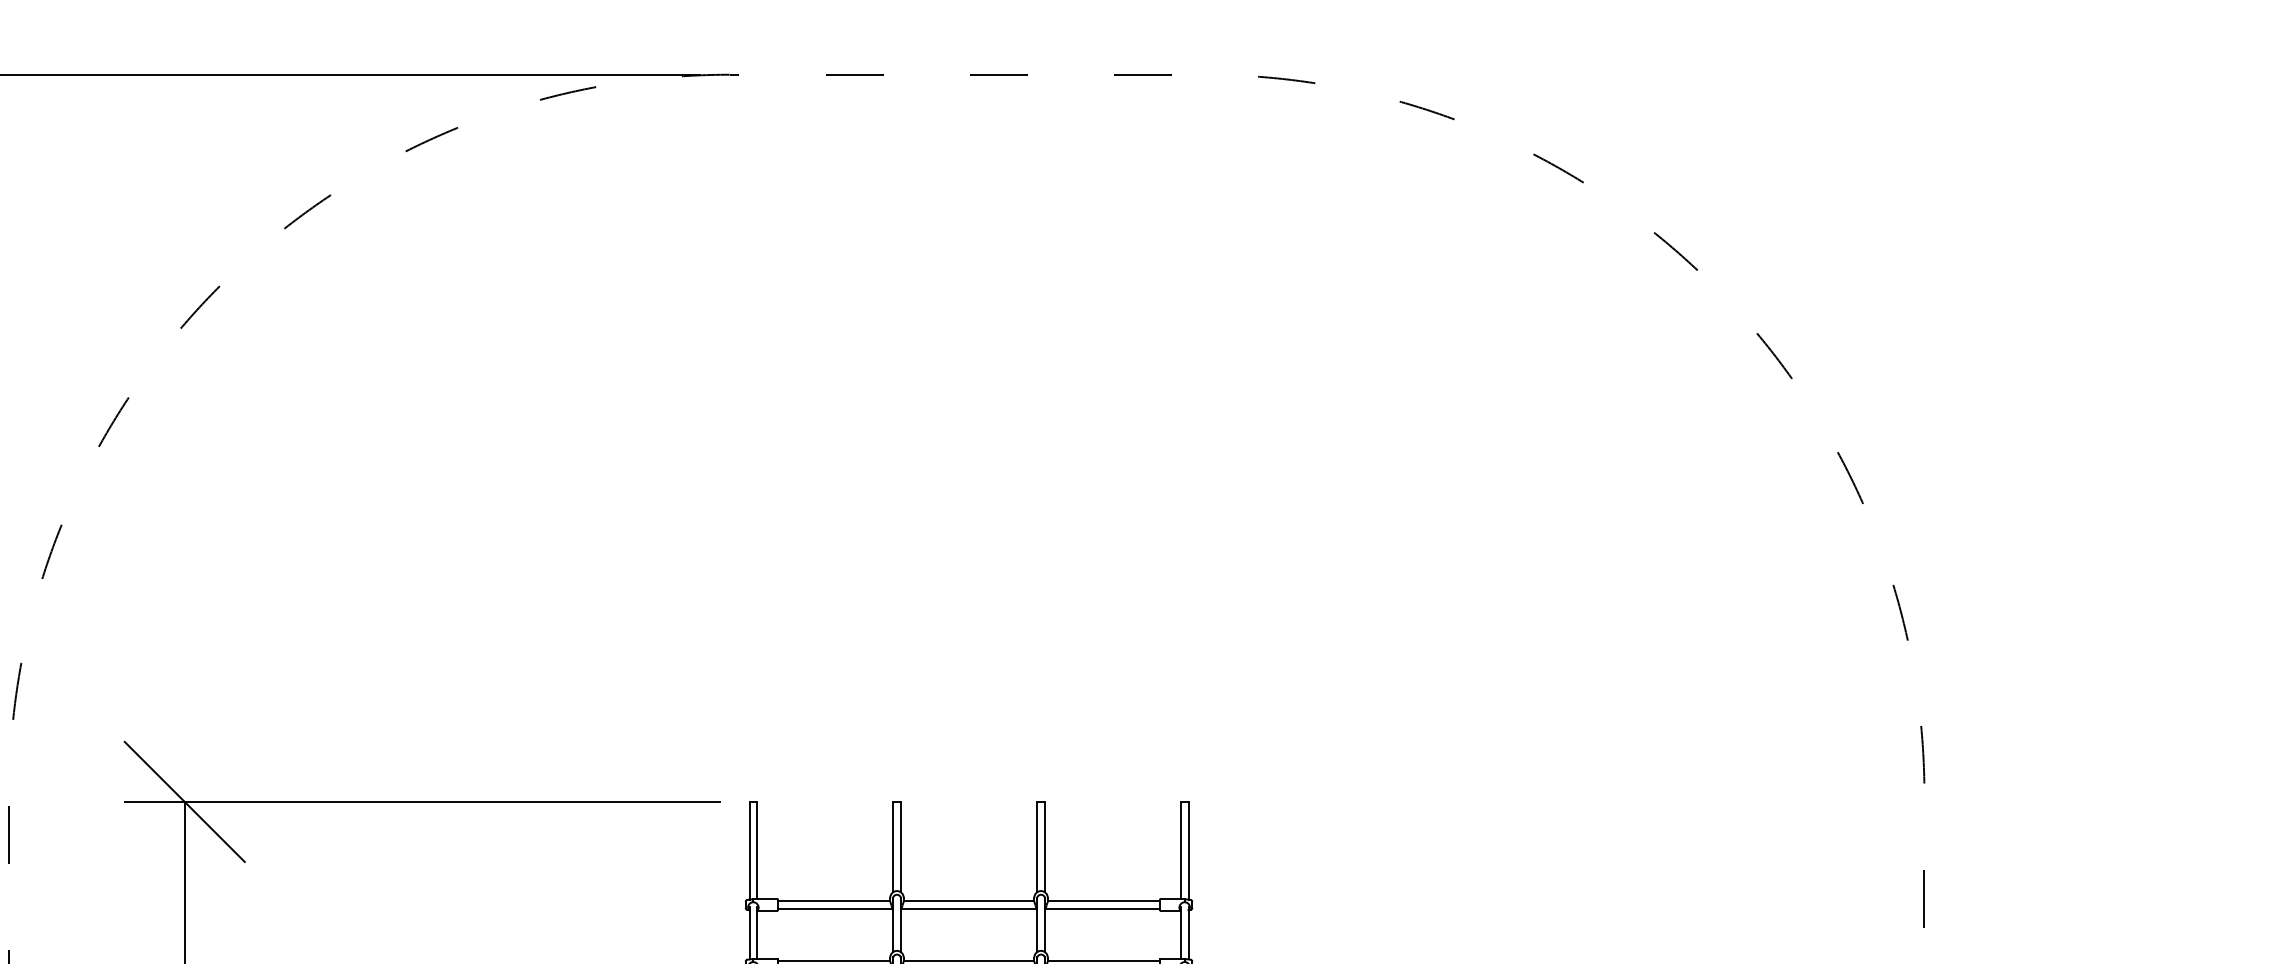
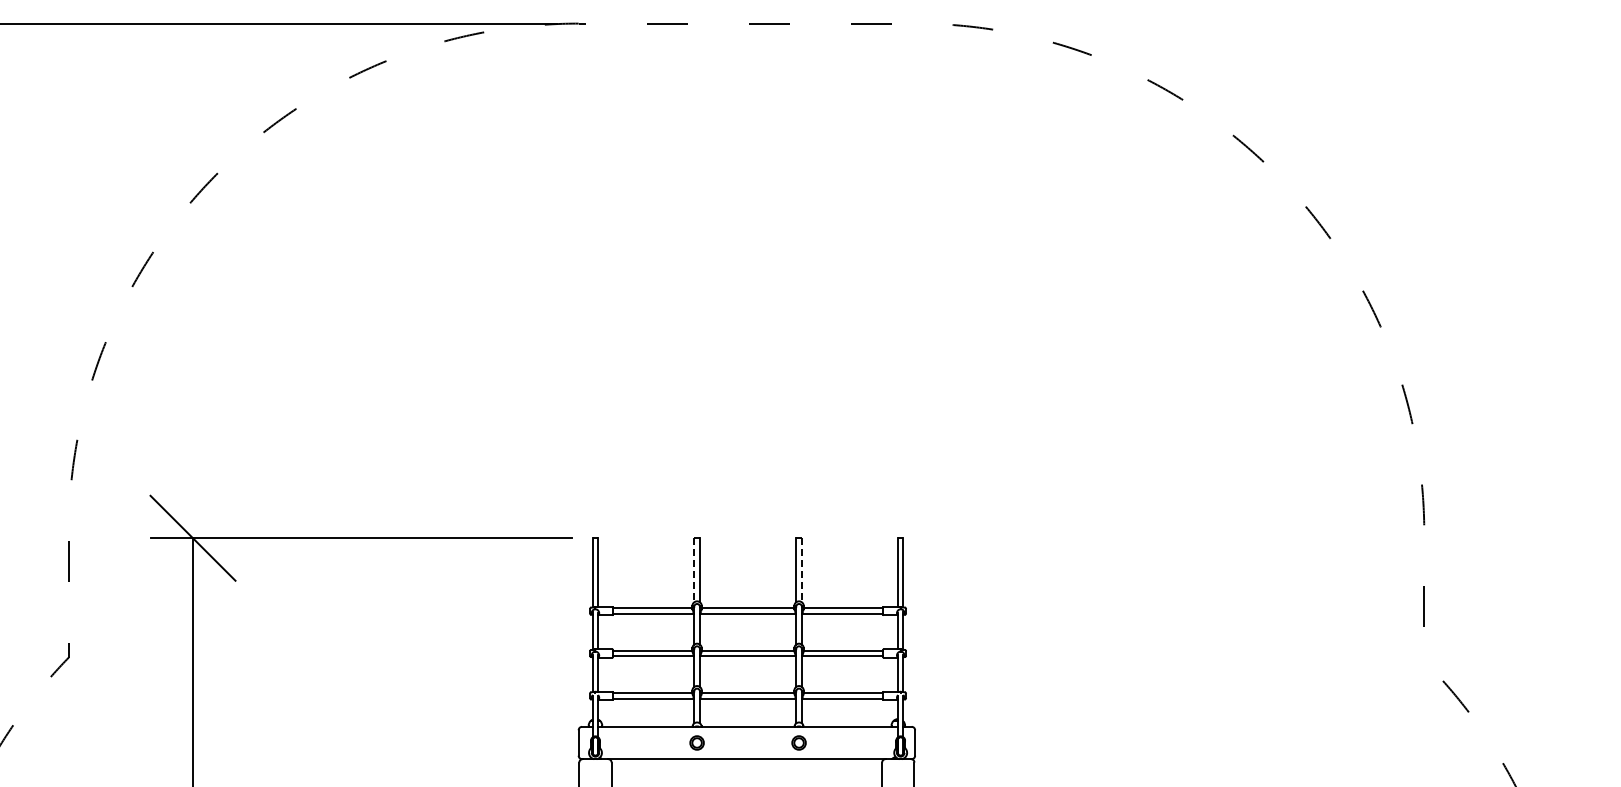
line: (893, 847) -> (694, 570), solid -> dashed
line: (1044, 847) -> (801, 570), solid -> dashed

